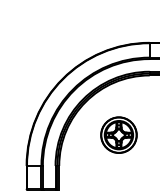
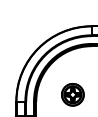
part: (118, 134) -> (72, 94), moved

